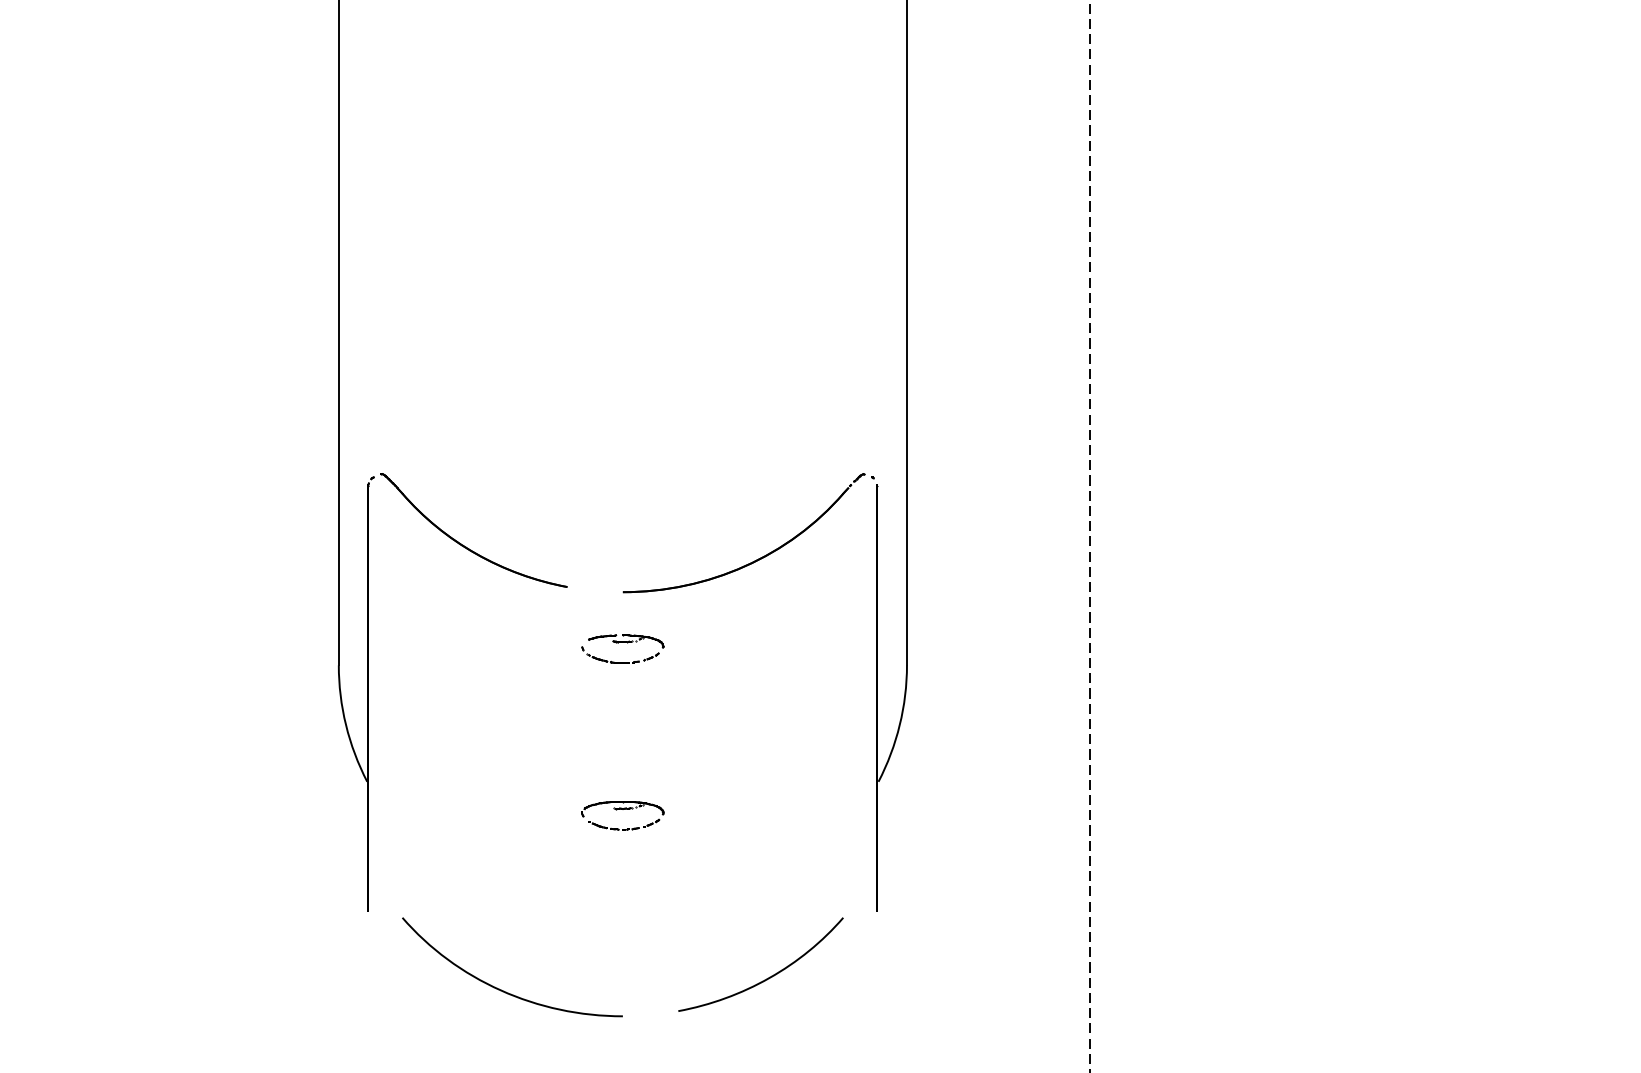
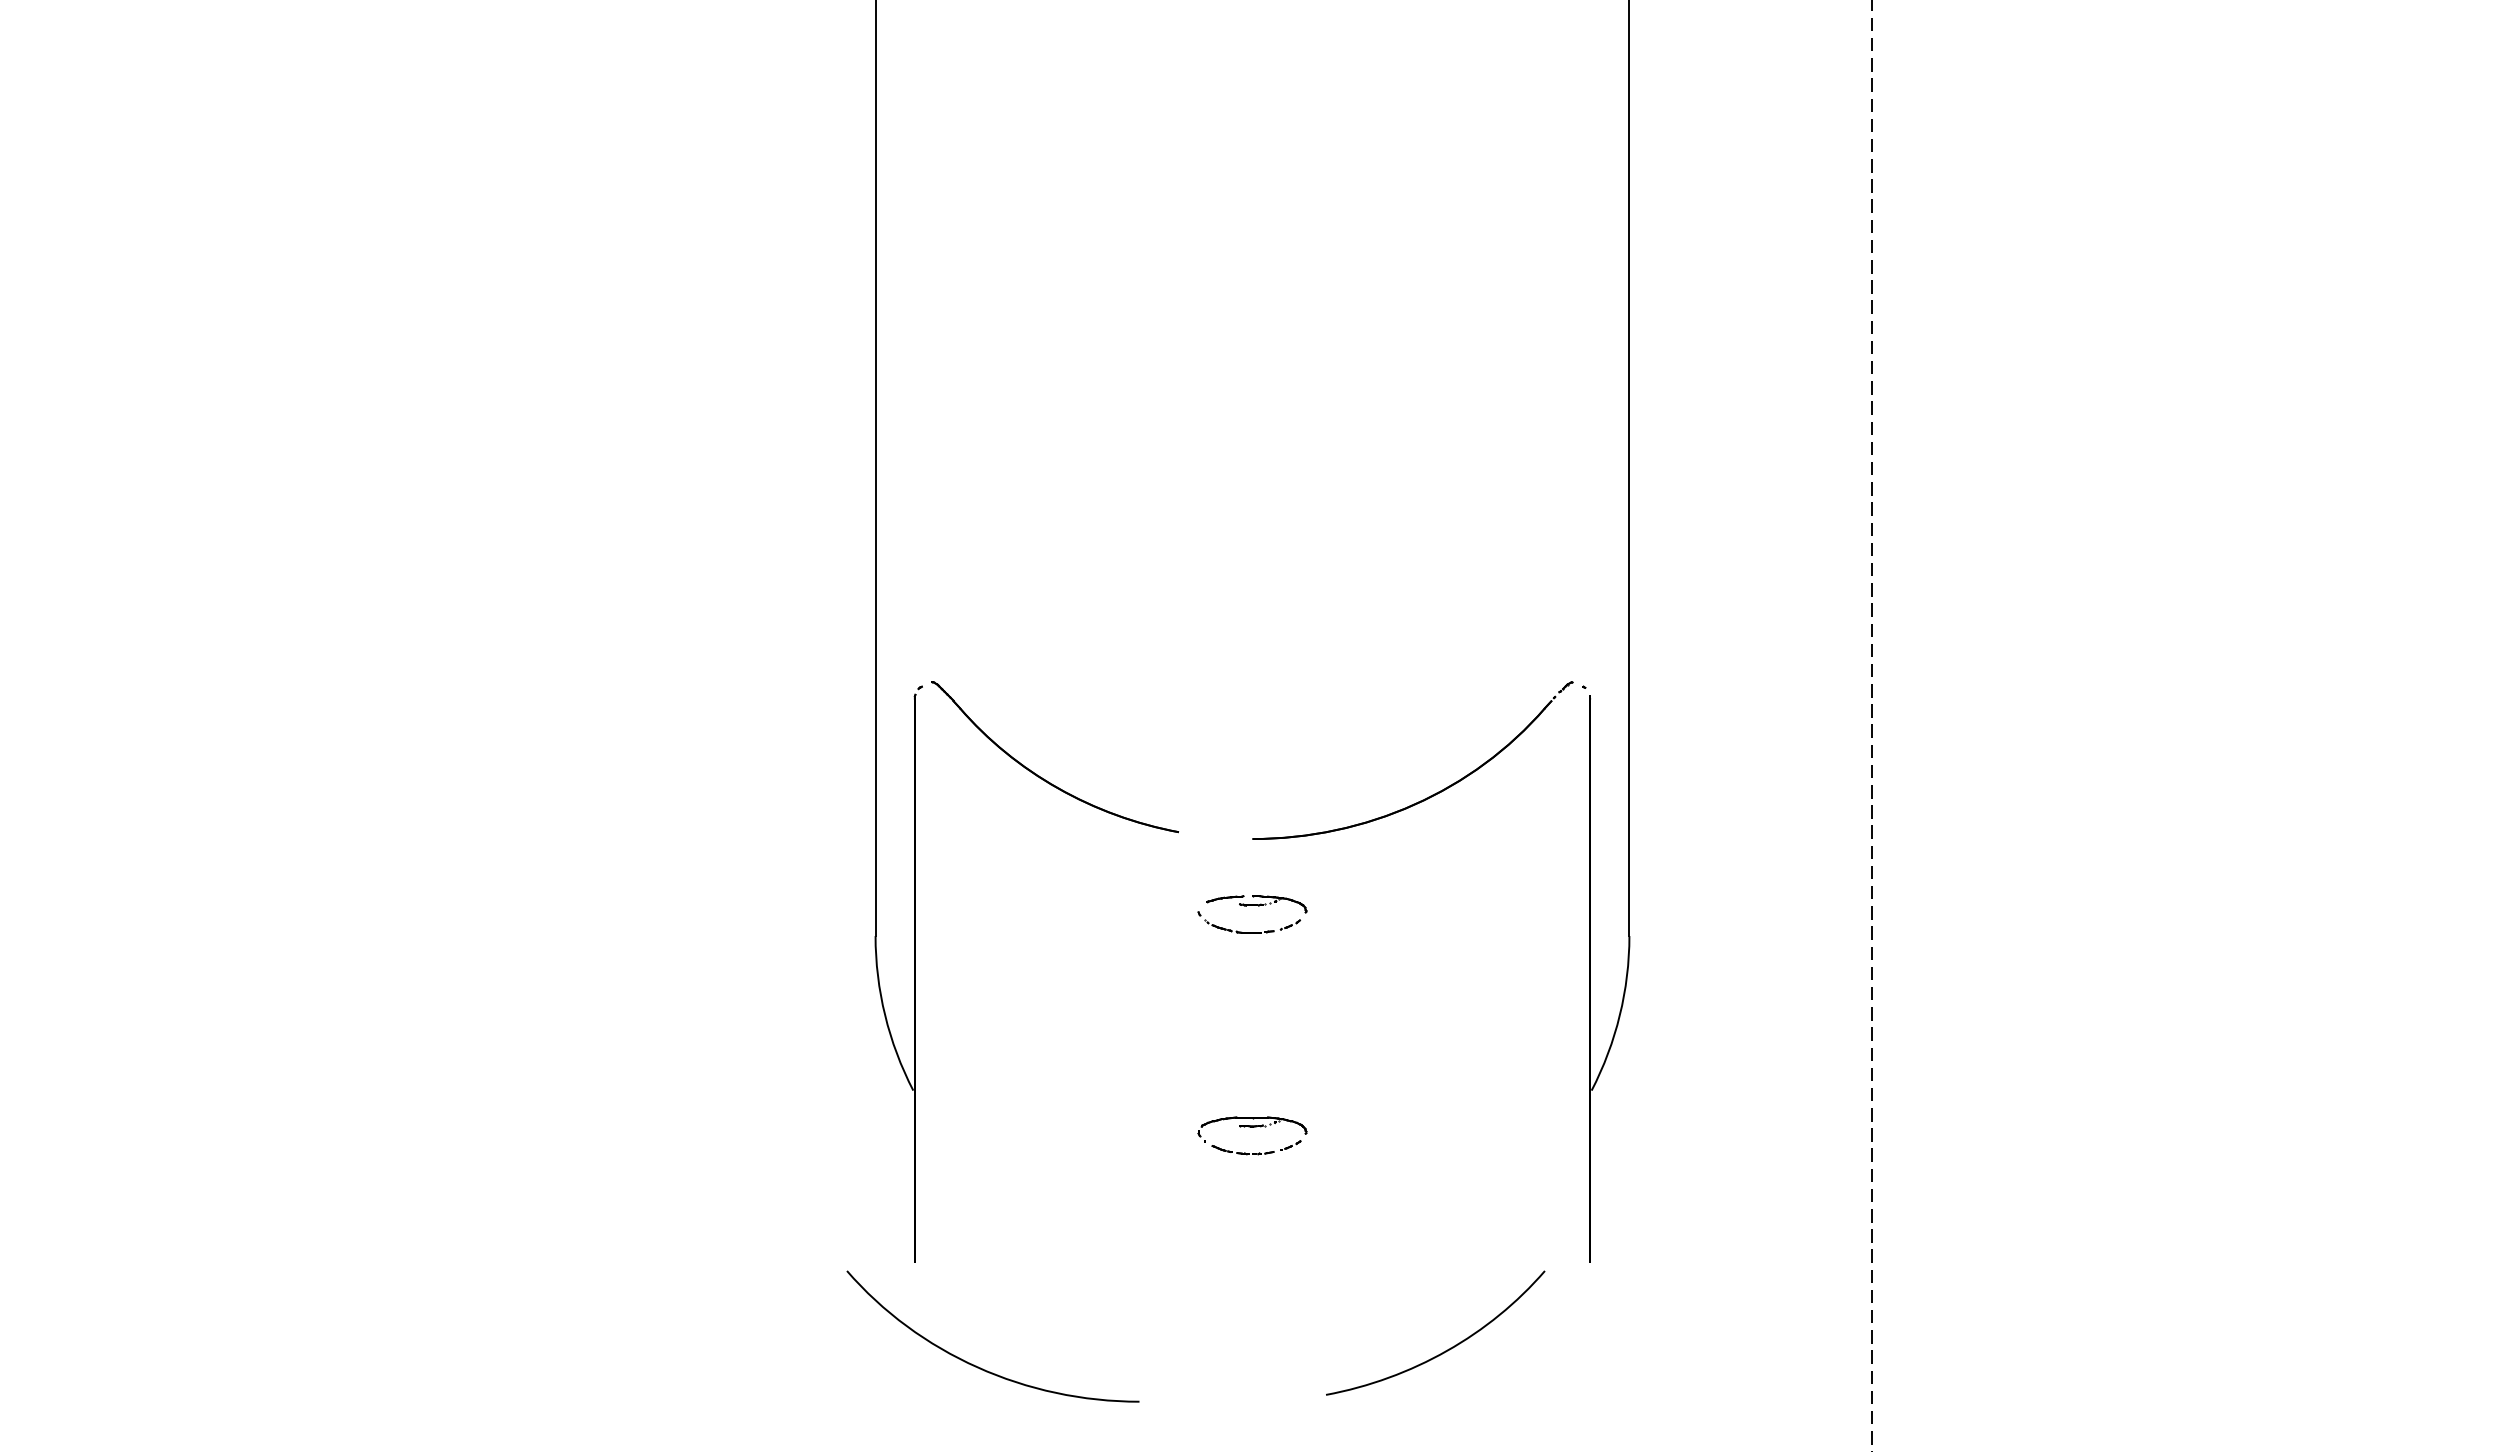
curve: (501, 989) -> (978, 1366), moved

